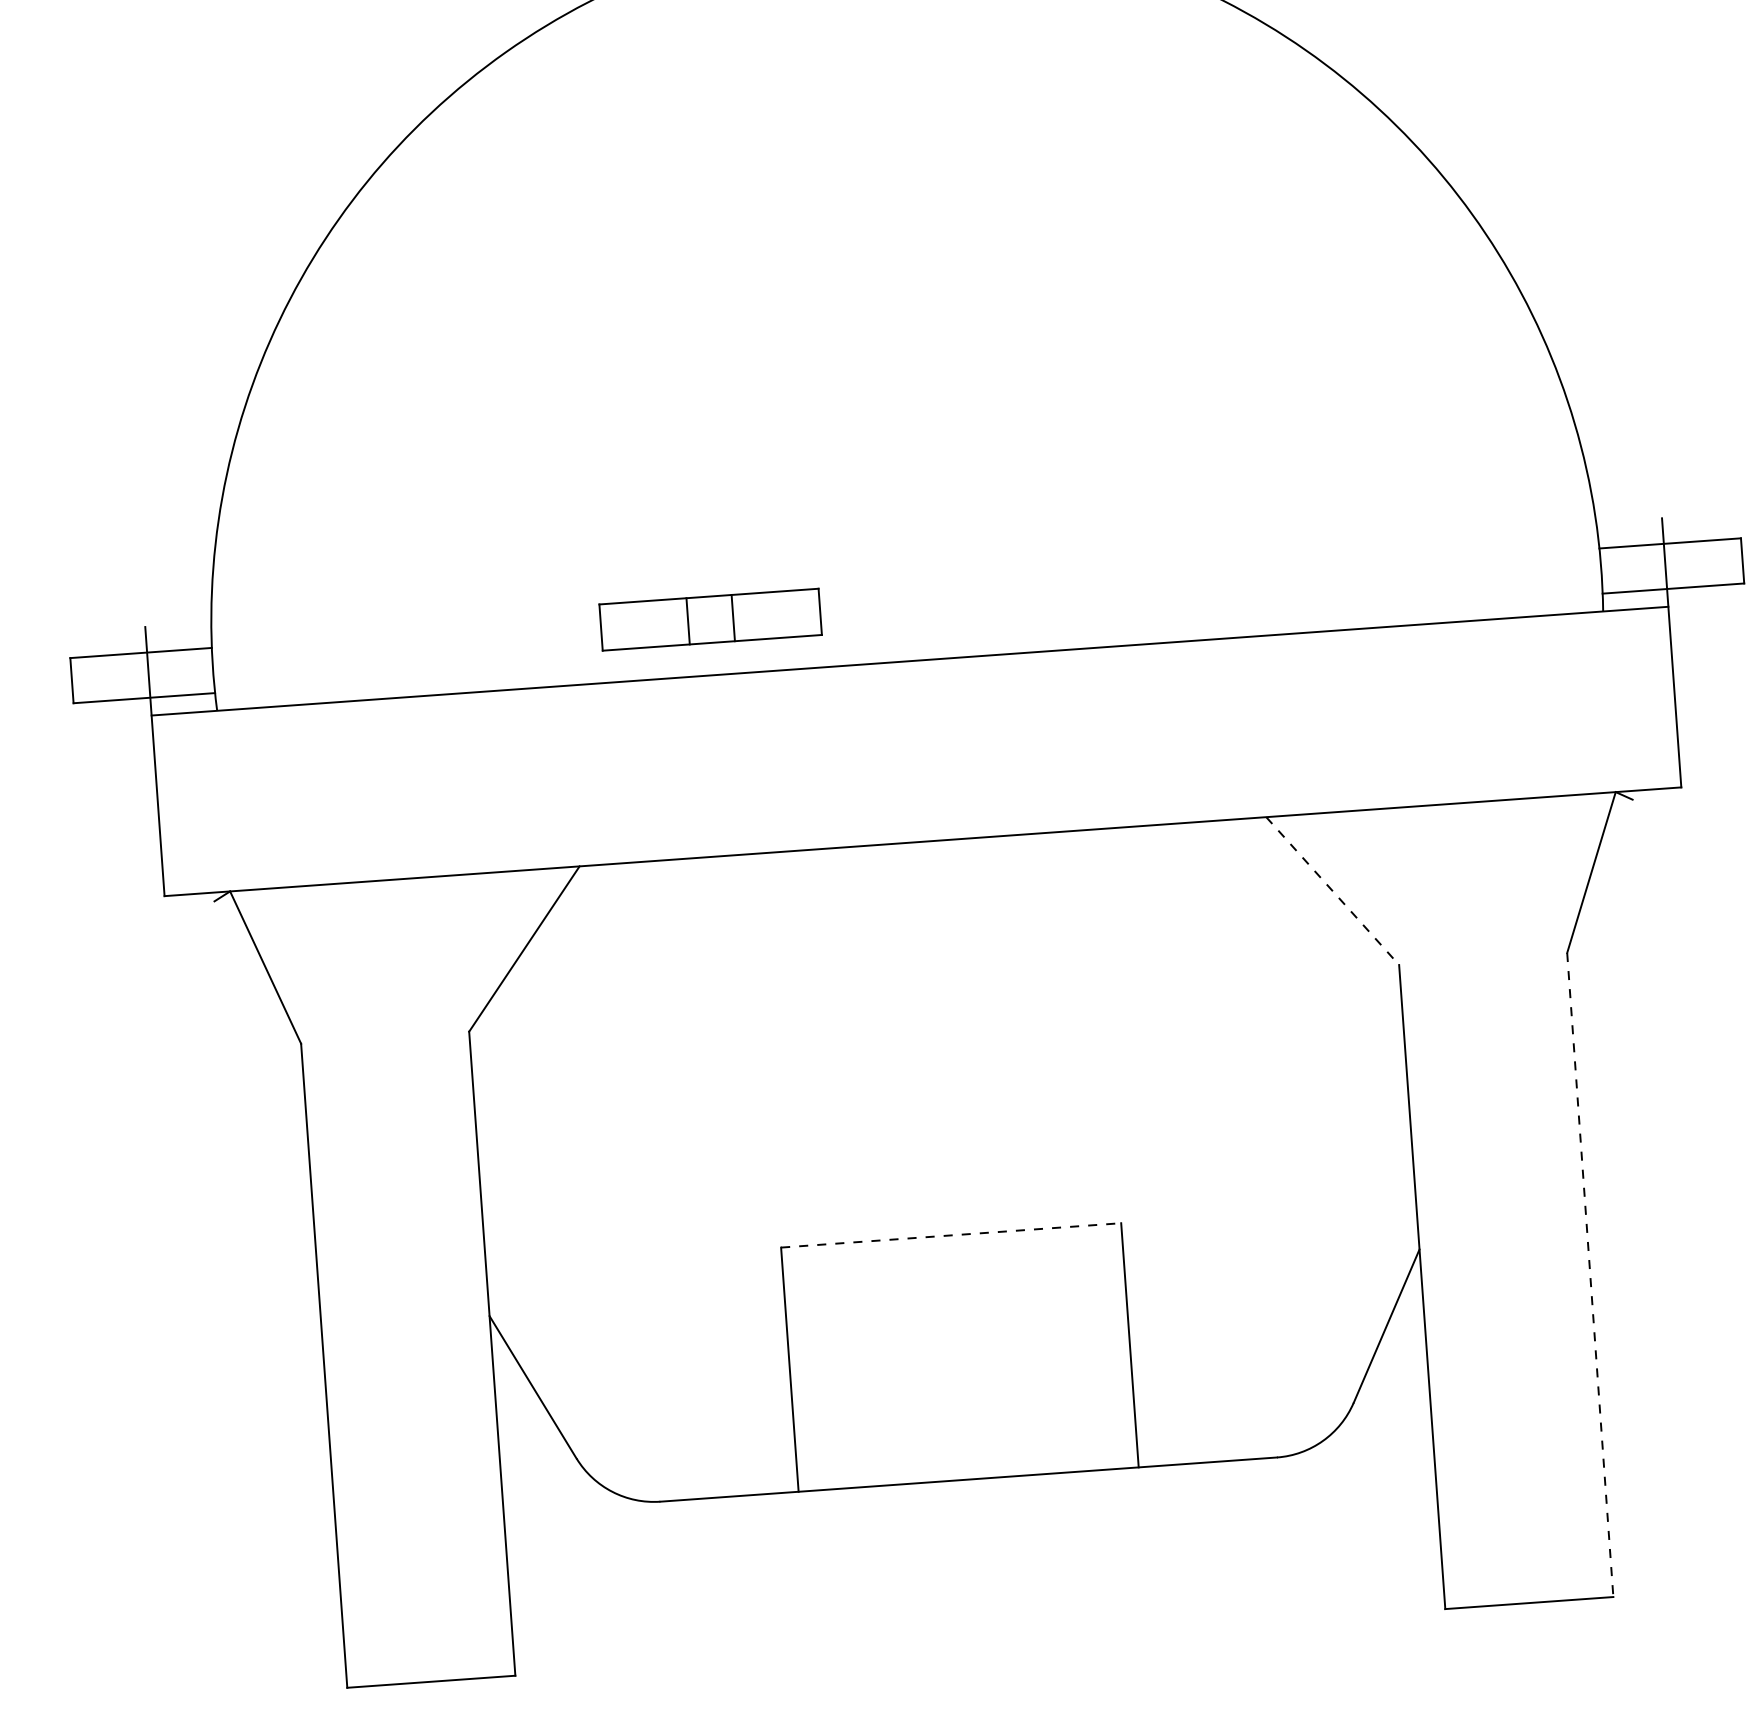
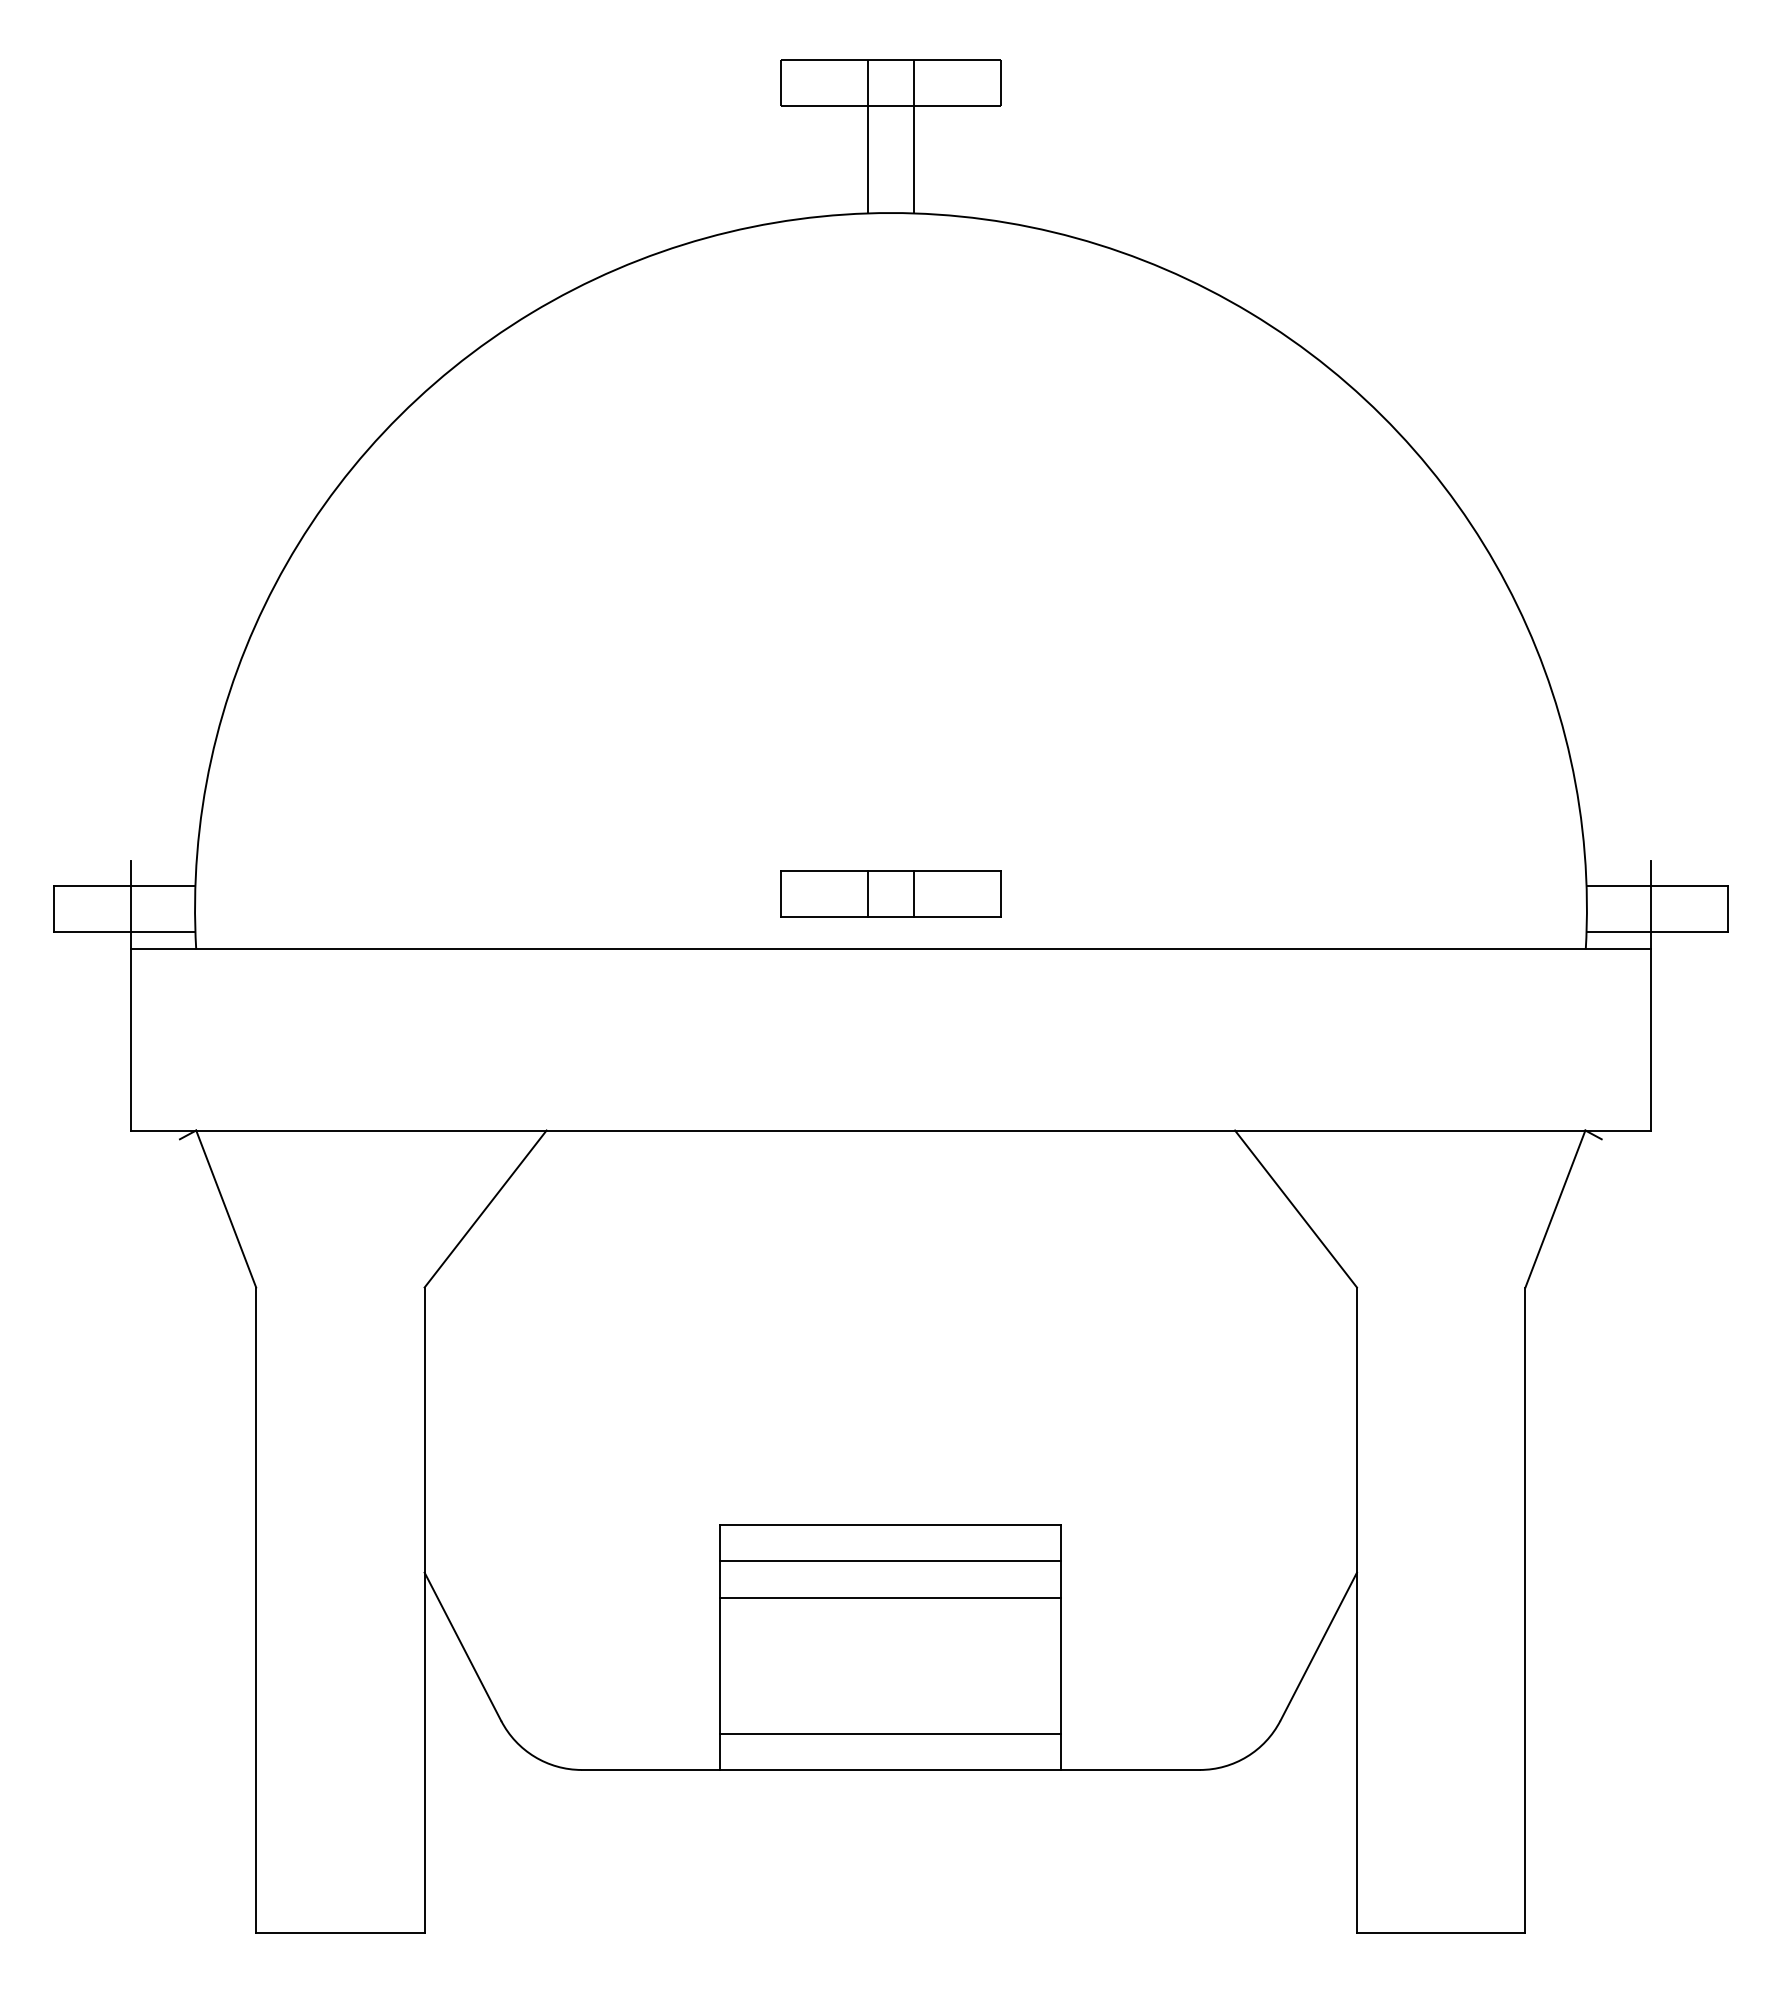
part: (710, 619) -> (890, 893), moved
line: (1333, 891) -> (1296, 1209), dashed -> solid
line: (951, 1235) -> (891, 1525), dashed -> solid
line: (953, 1271) -> (890, 1561), added
line: (1590, 1275) -> (1525, 1610), dashed -> solid
line: (956, 1307) -> (890, 1597), added
line: (965, 1443) -> (890, 1733), added

